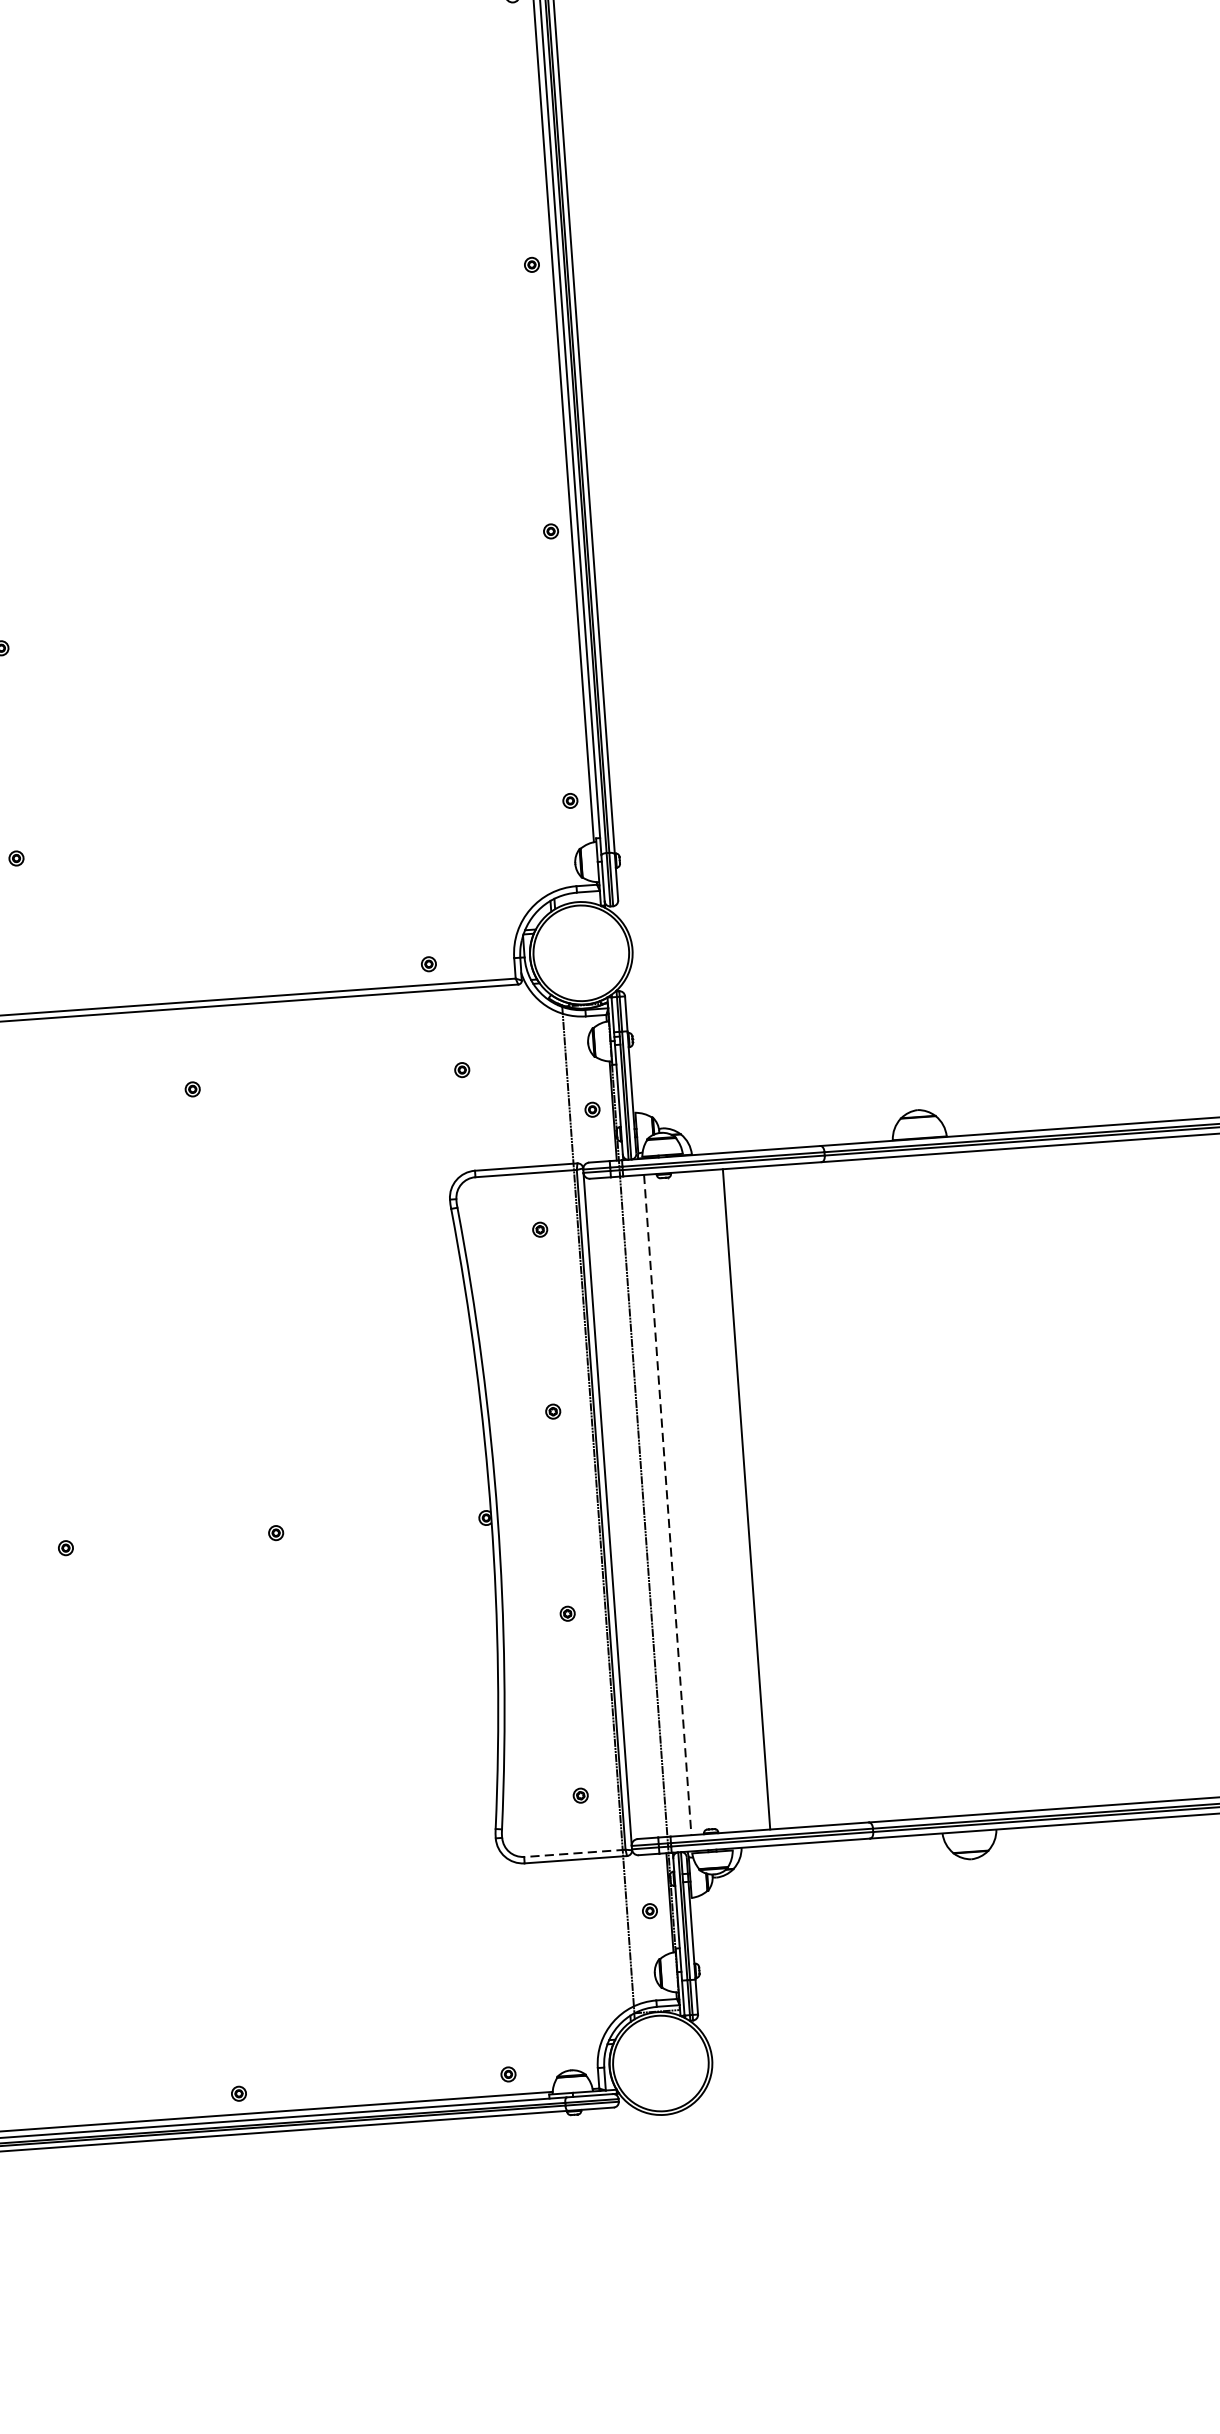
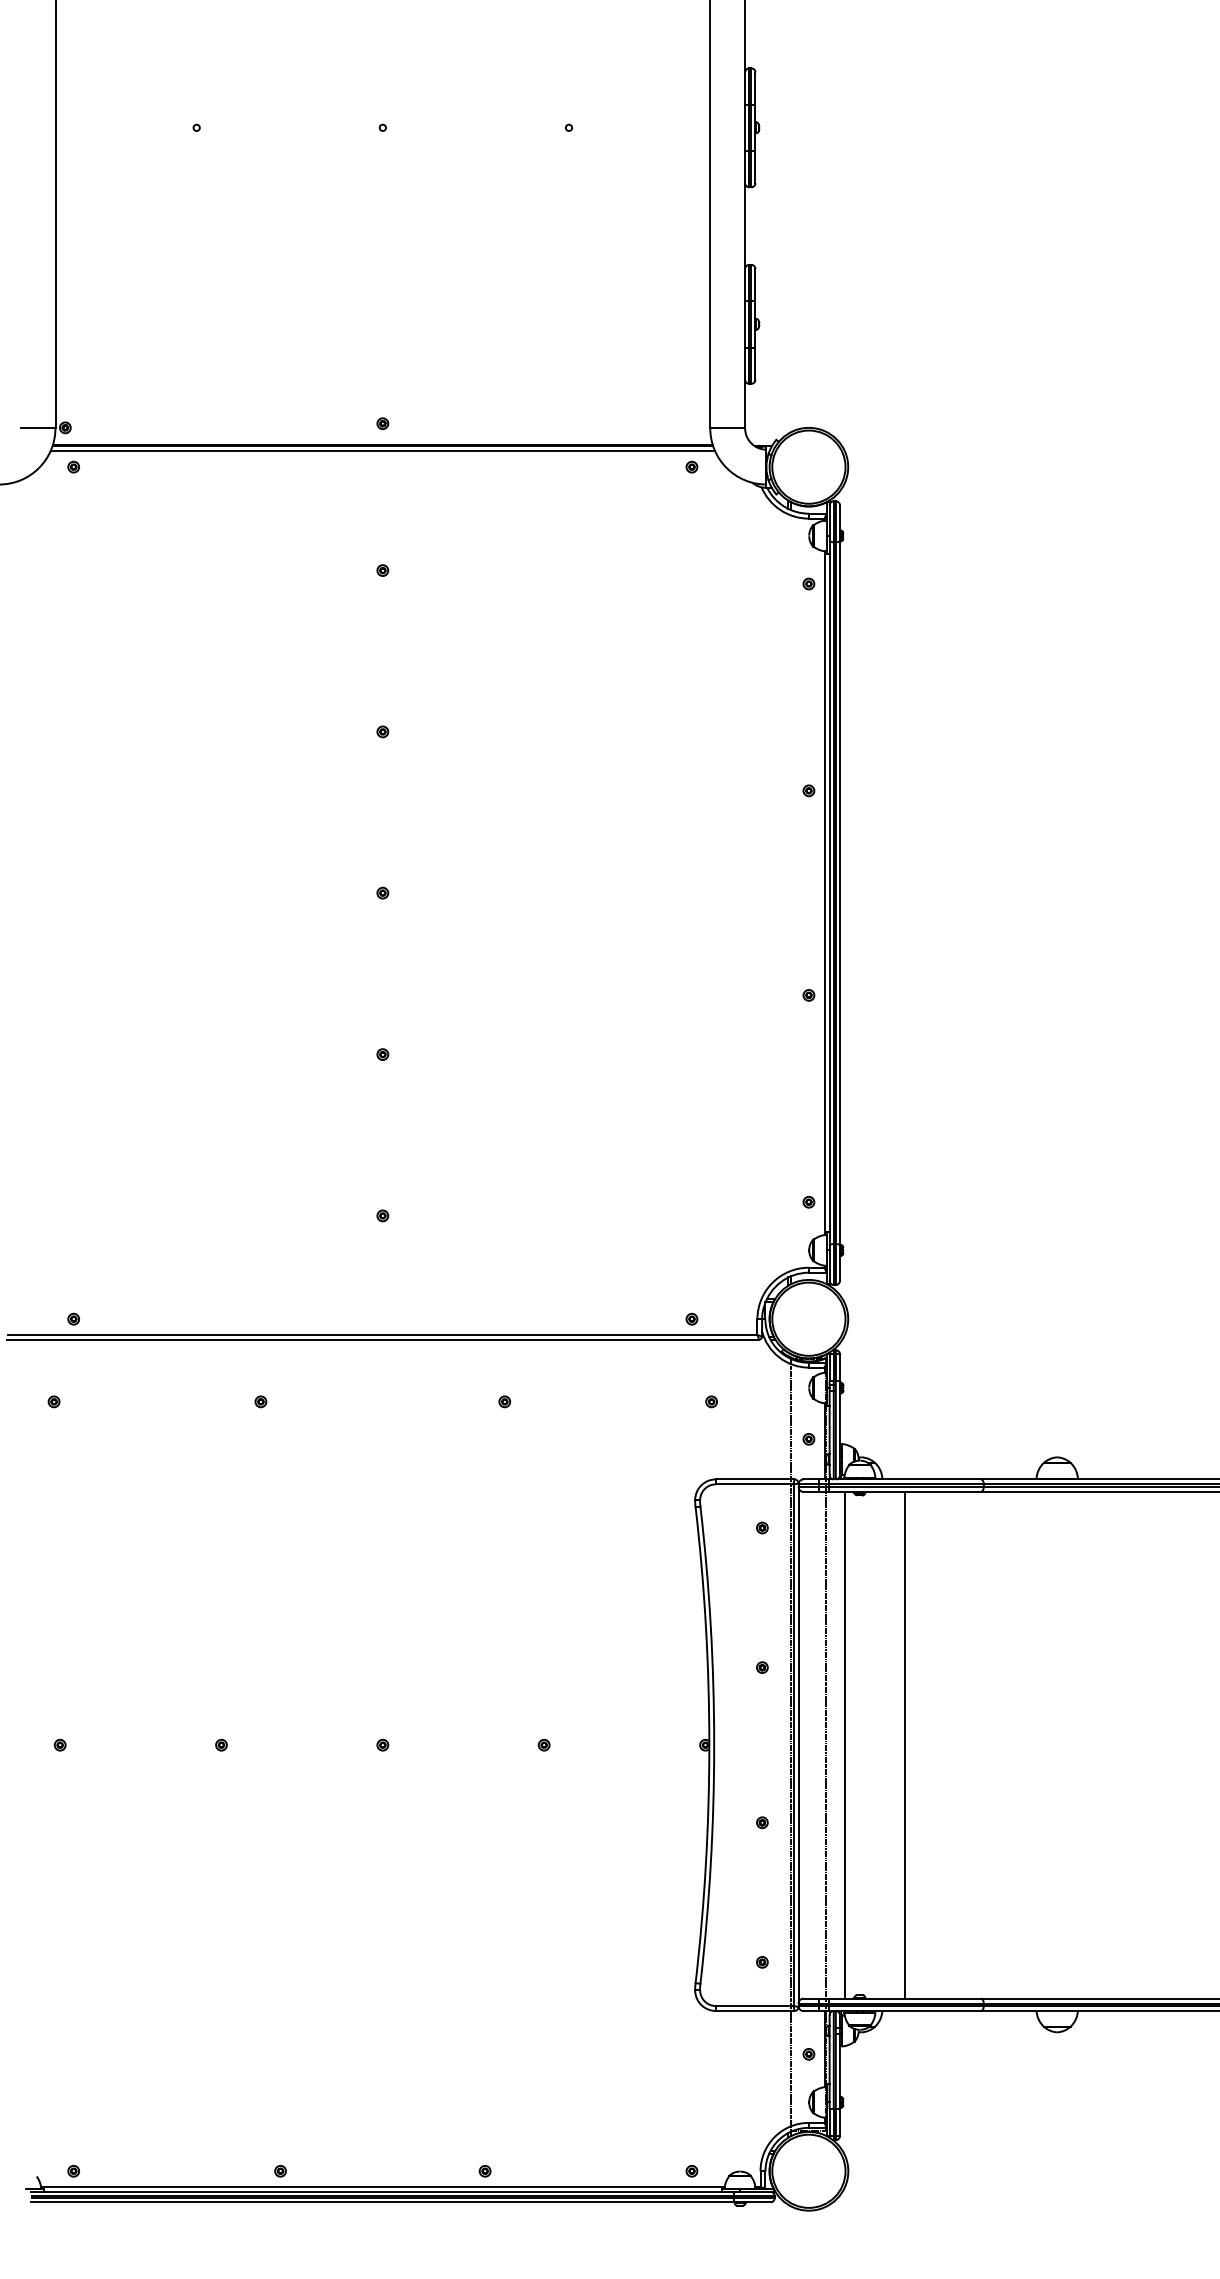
line: (667, 1505) -> (844, 1745), dashed -> solid
line: (574, 1853) -> (754, 2006), dashed -> solid

